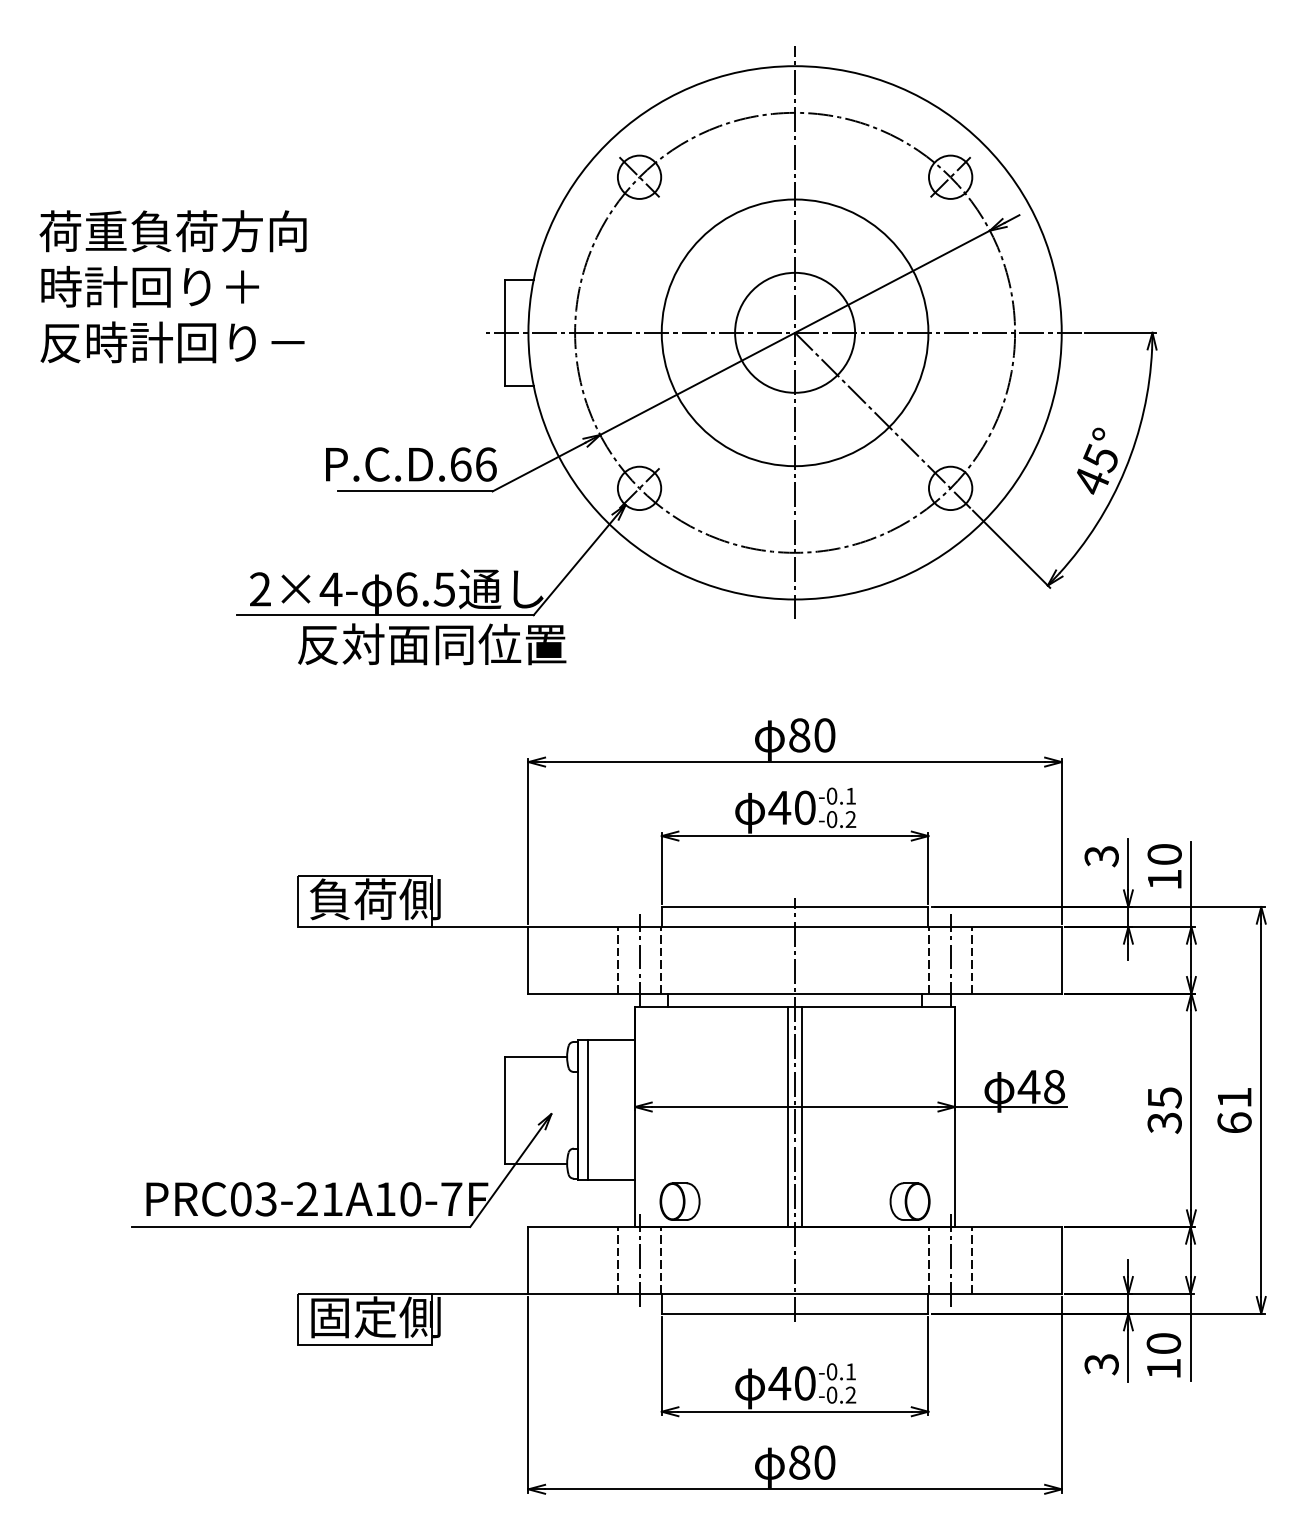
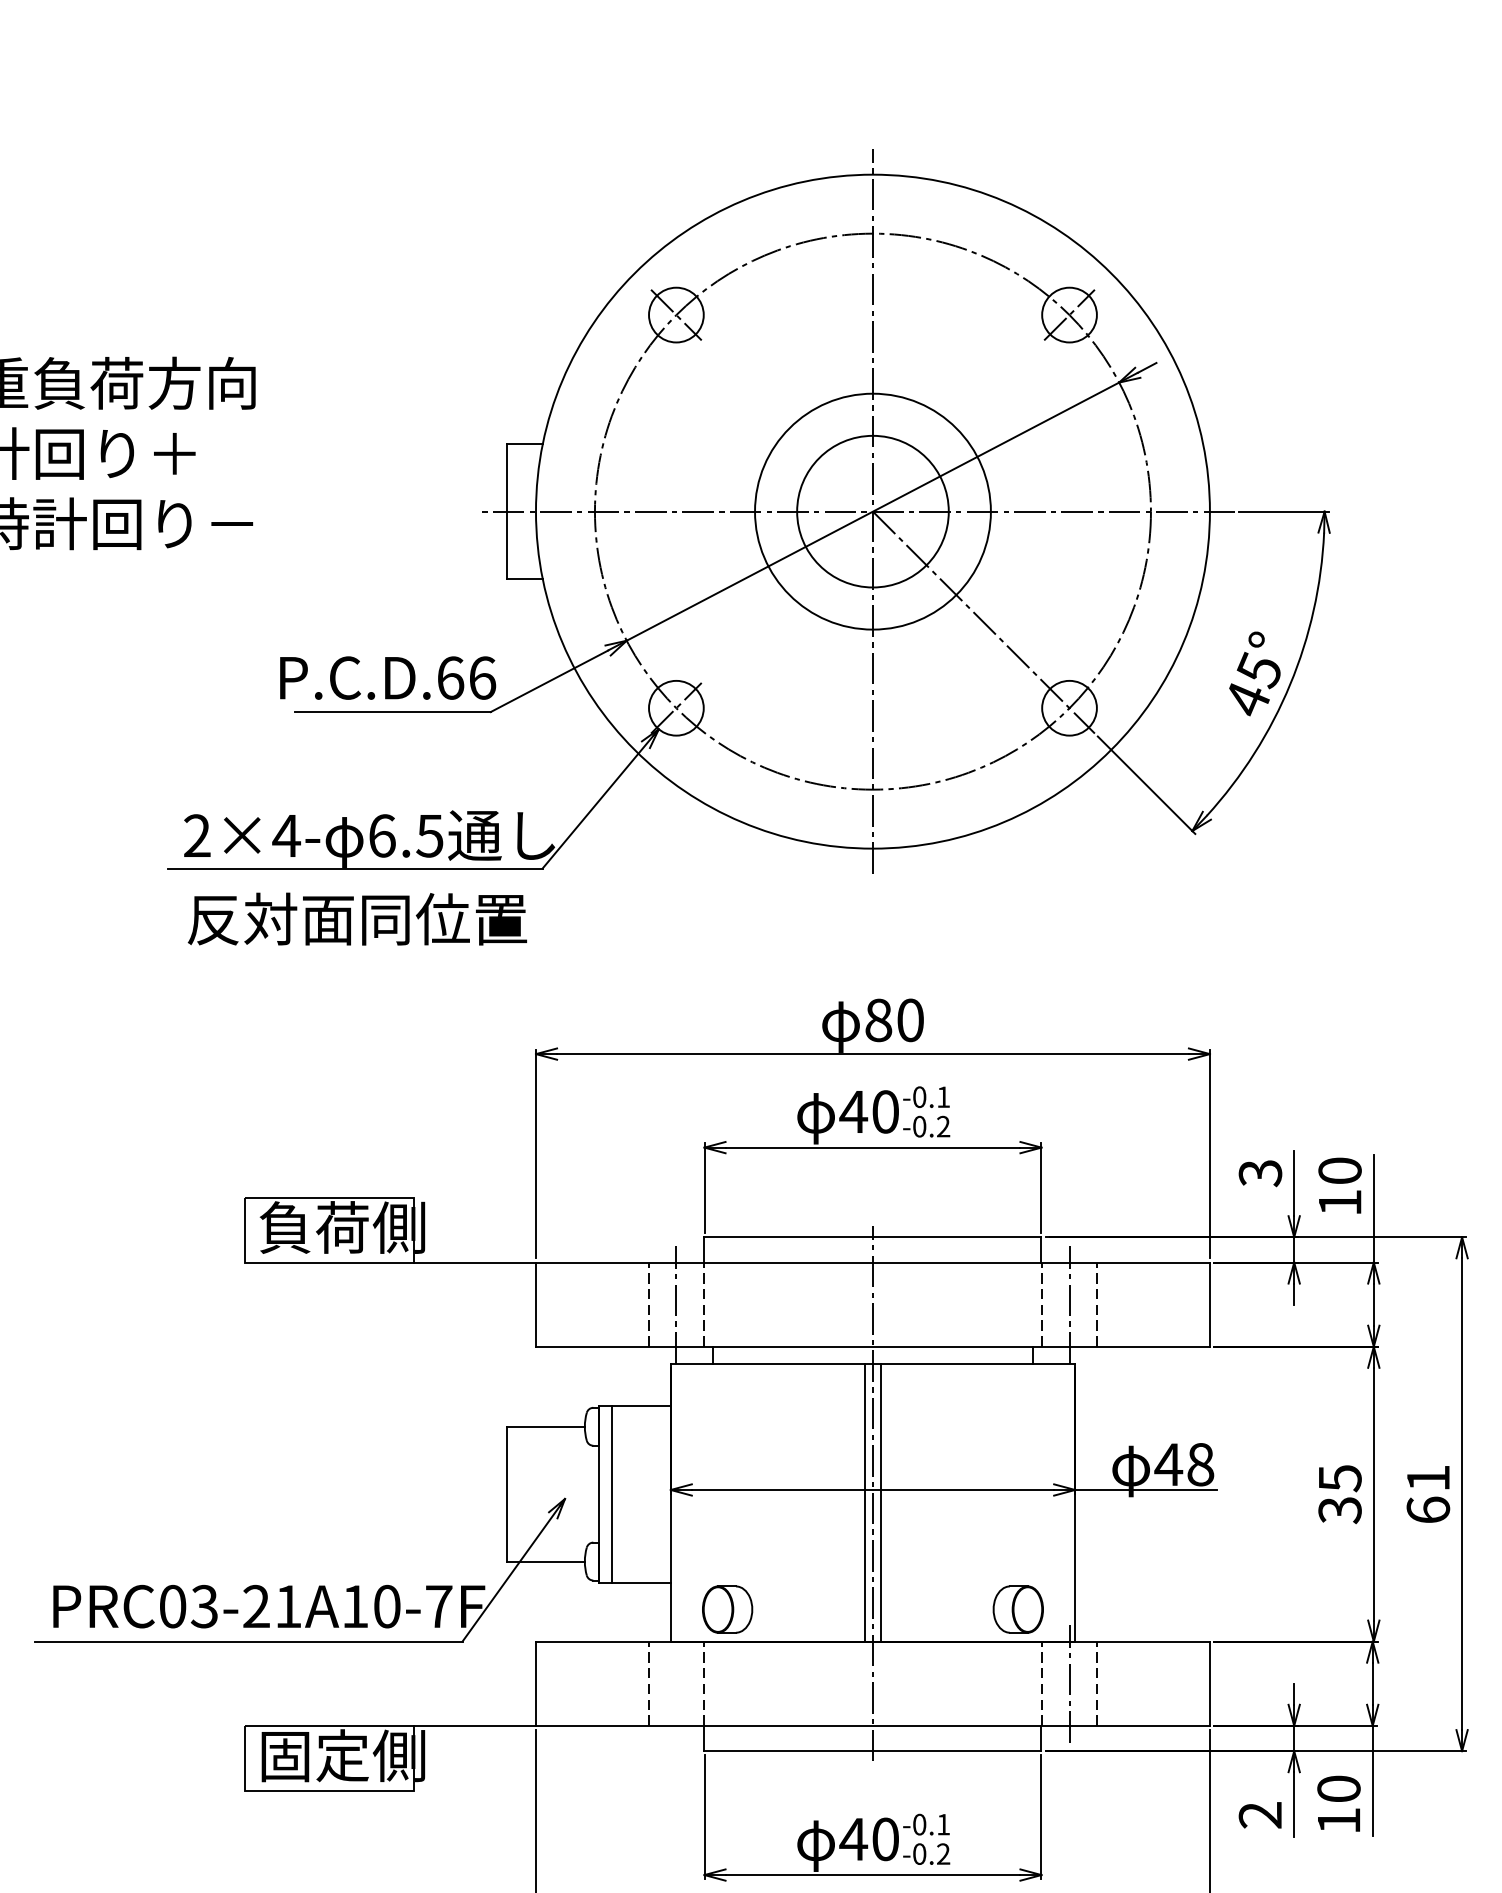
circle: (794, 332) -> (872, 511), size x0.7
text: (432, 644) -> (357, 919), moved
line: (639, 1259) -> (676, 1682), removed
text: (1101, 1364) -> (1260, 1815), 3 -> 2

